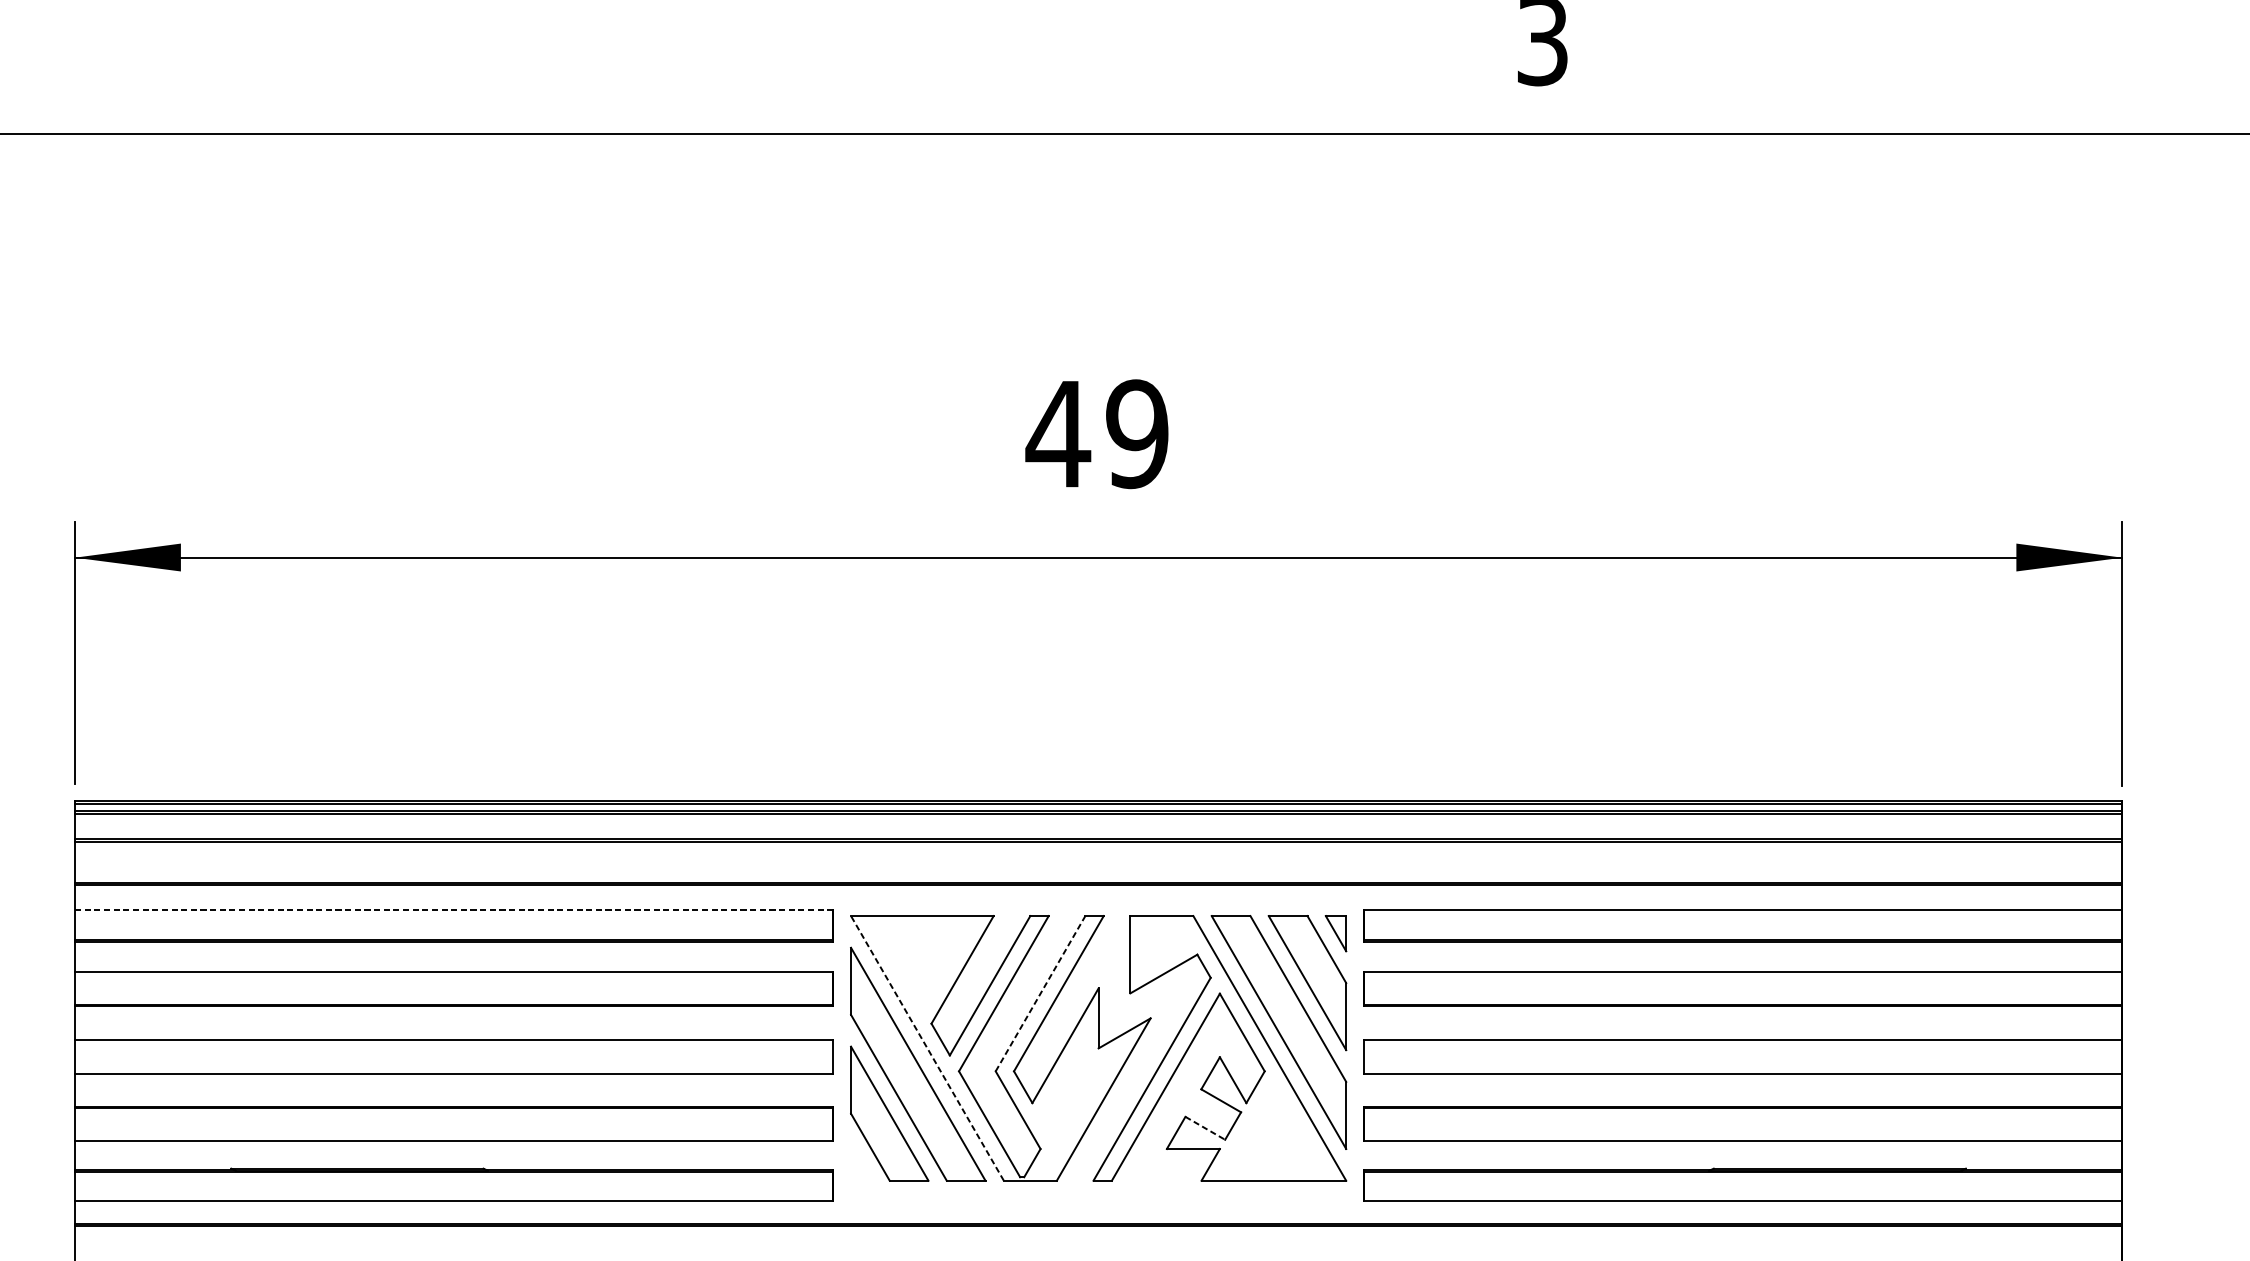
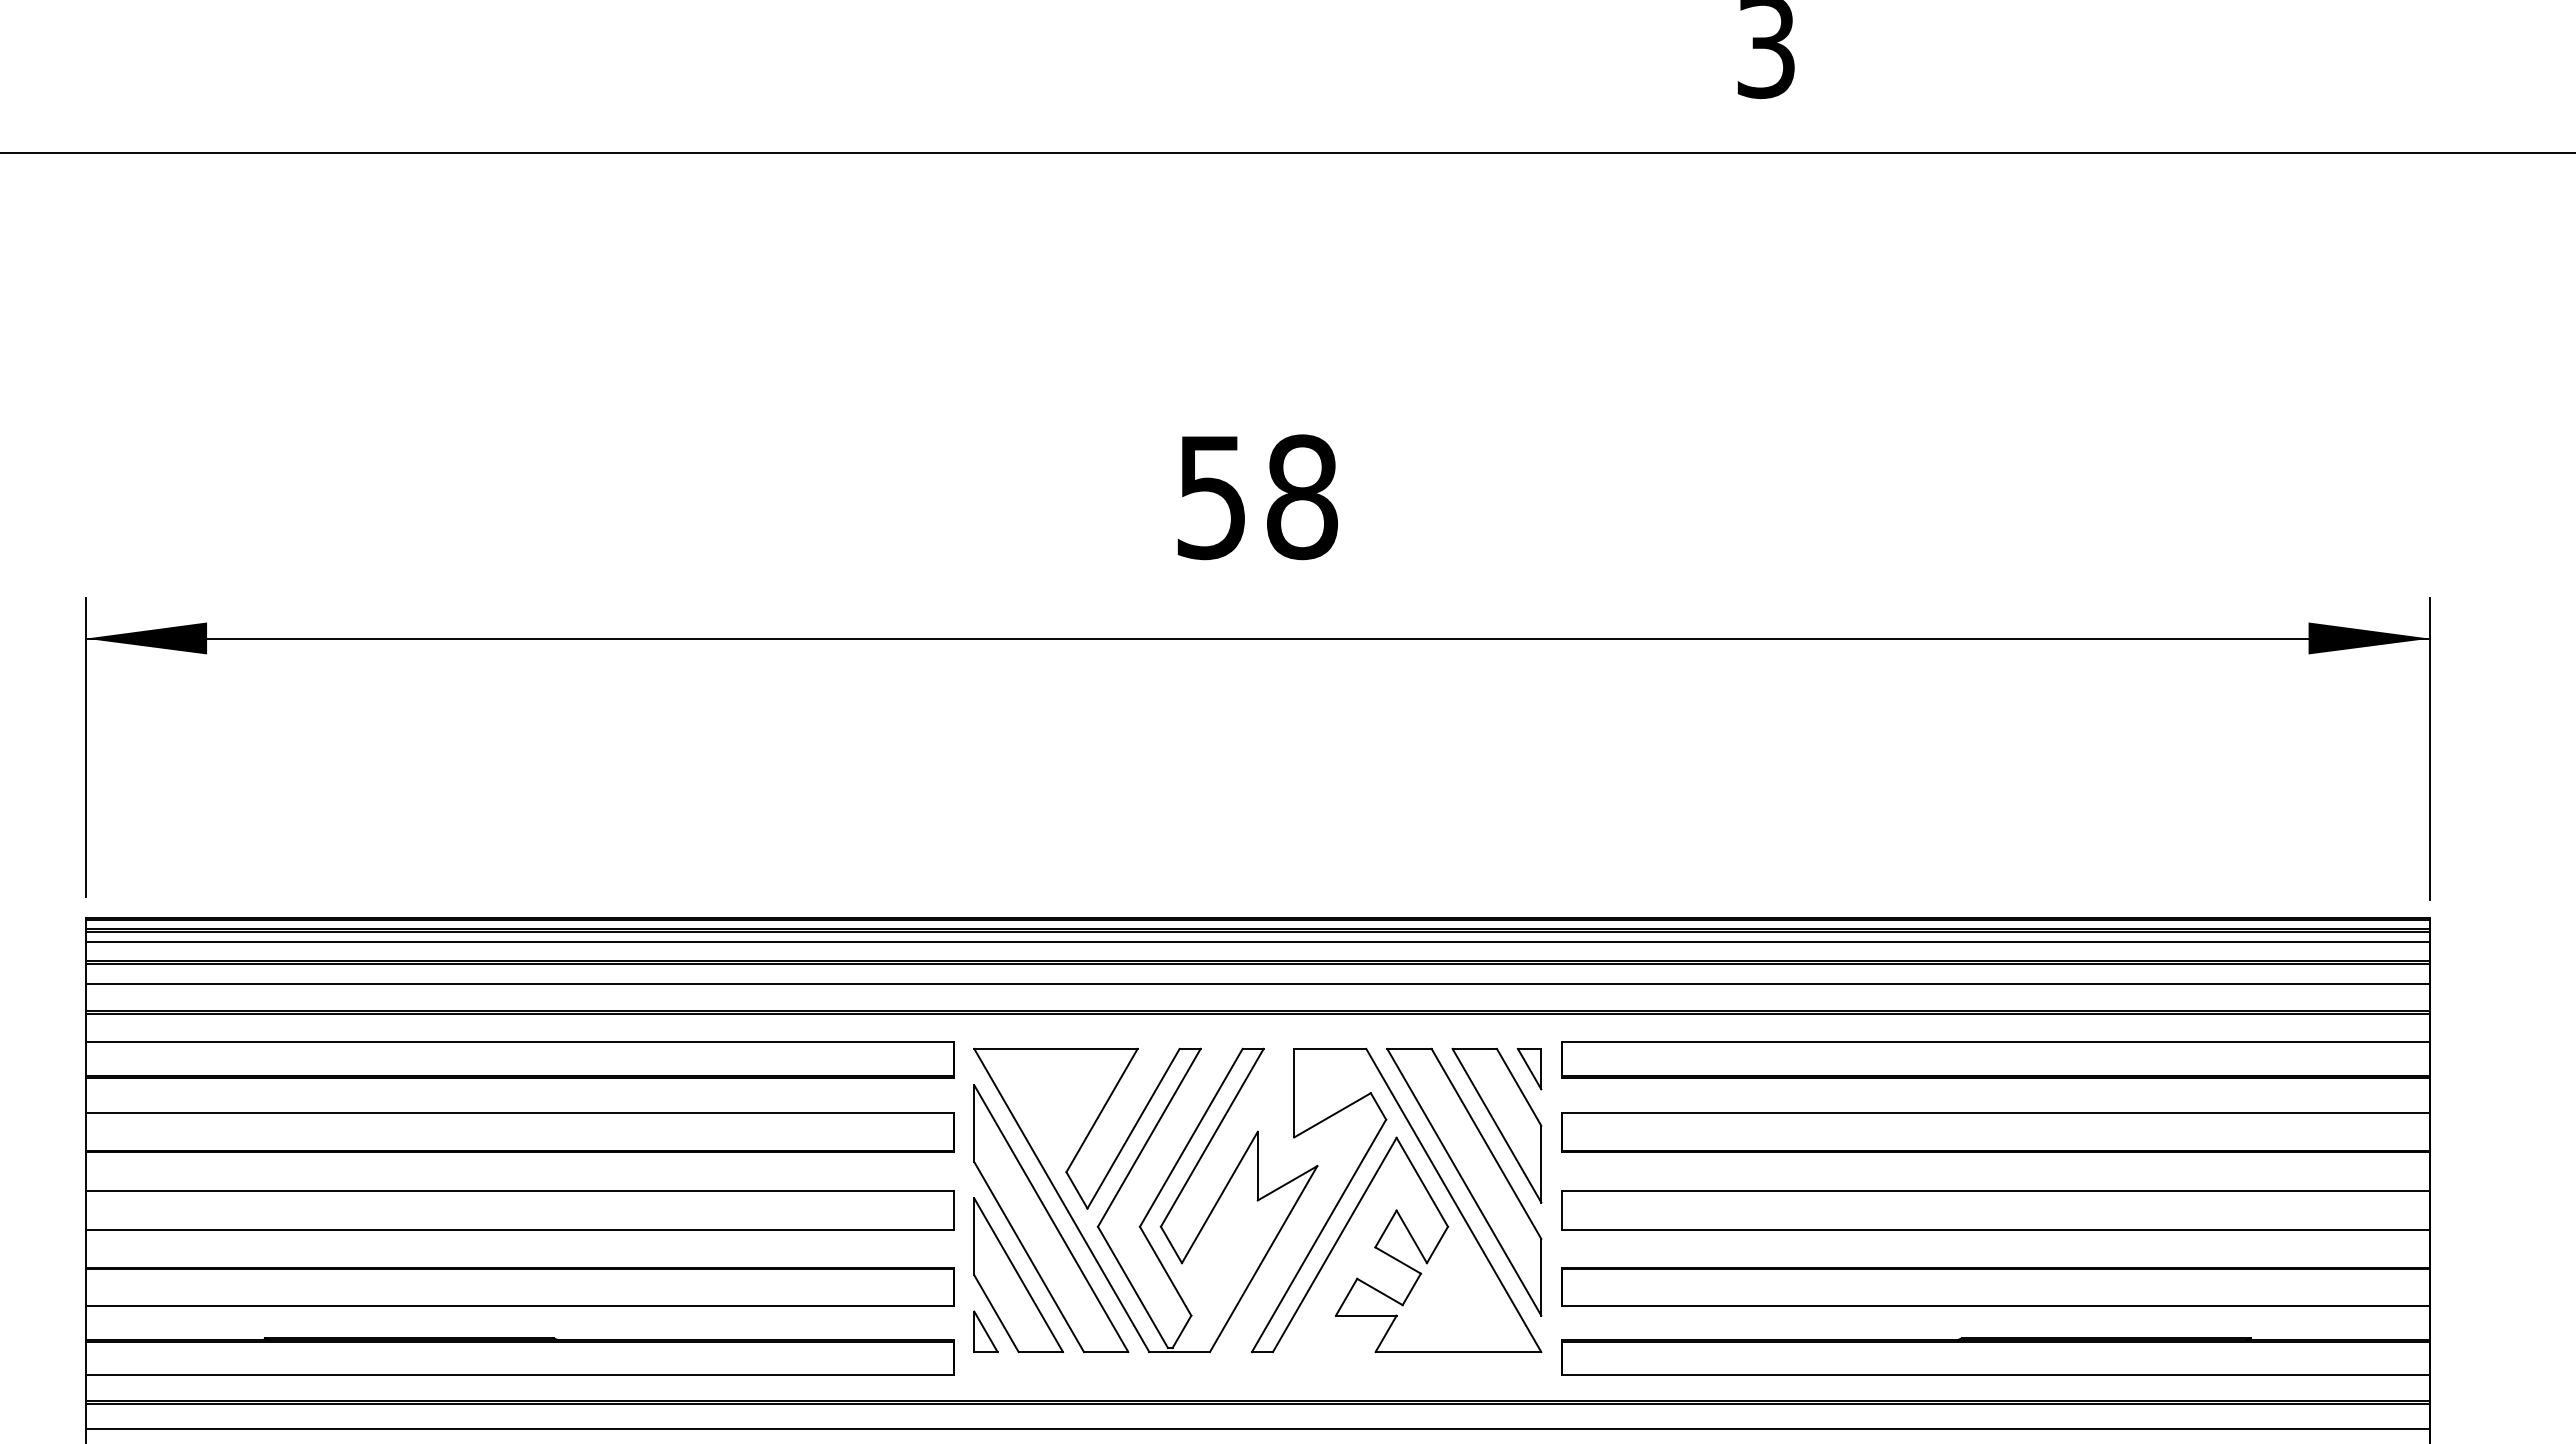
text: (1096, 434) -> (1255, 497), 49 -> 58
line: (1098, 823) -> (1257, 942), added
line: (1098, 858) -> (1257, 983), added
line: (453, 910) -> (519, 1042), dashed -> solid
line: (1040, 993) -> (1191, 1137), dashed -> solid
line: (927, 1048) -> (1061, 1200), dashed -> solid
line: (1205, 1128) -> (1380, 1292), dashed -> solid
part: (860, 1162) -> (985, 1331), added
line: (1098, 1248) -> (1257, 1429), added

